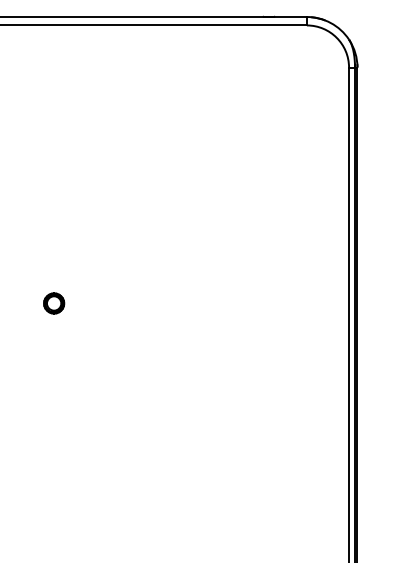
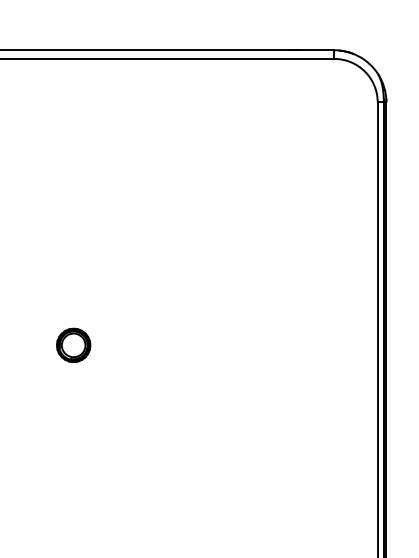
part: (54, 303) -> (74, 345), size x1.6

